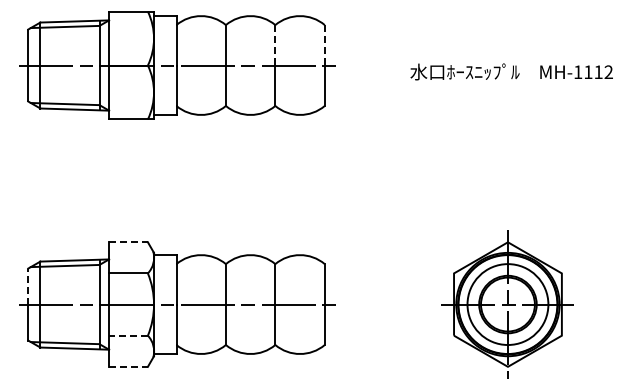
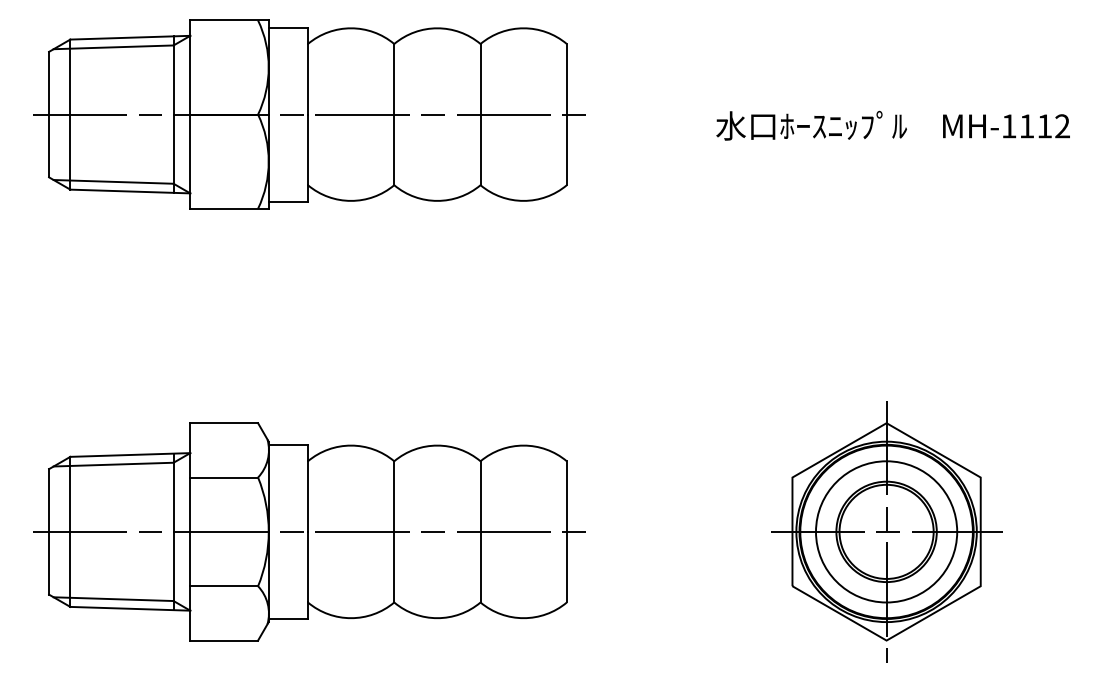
line: (275, 45) -> (480, 79), dashed -> solid
line: (324, 45) -> (566, 79), dashed -> solid
line: (129, 242) -> (225, 423), dashed -> solid
line: (28, 286) -> (49, 500), dashed -> solid
line: (128, 335) -> (224, 585), dashed -> solid
line: (129, 366) -> (225, 640), dashed -> solid

